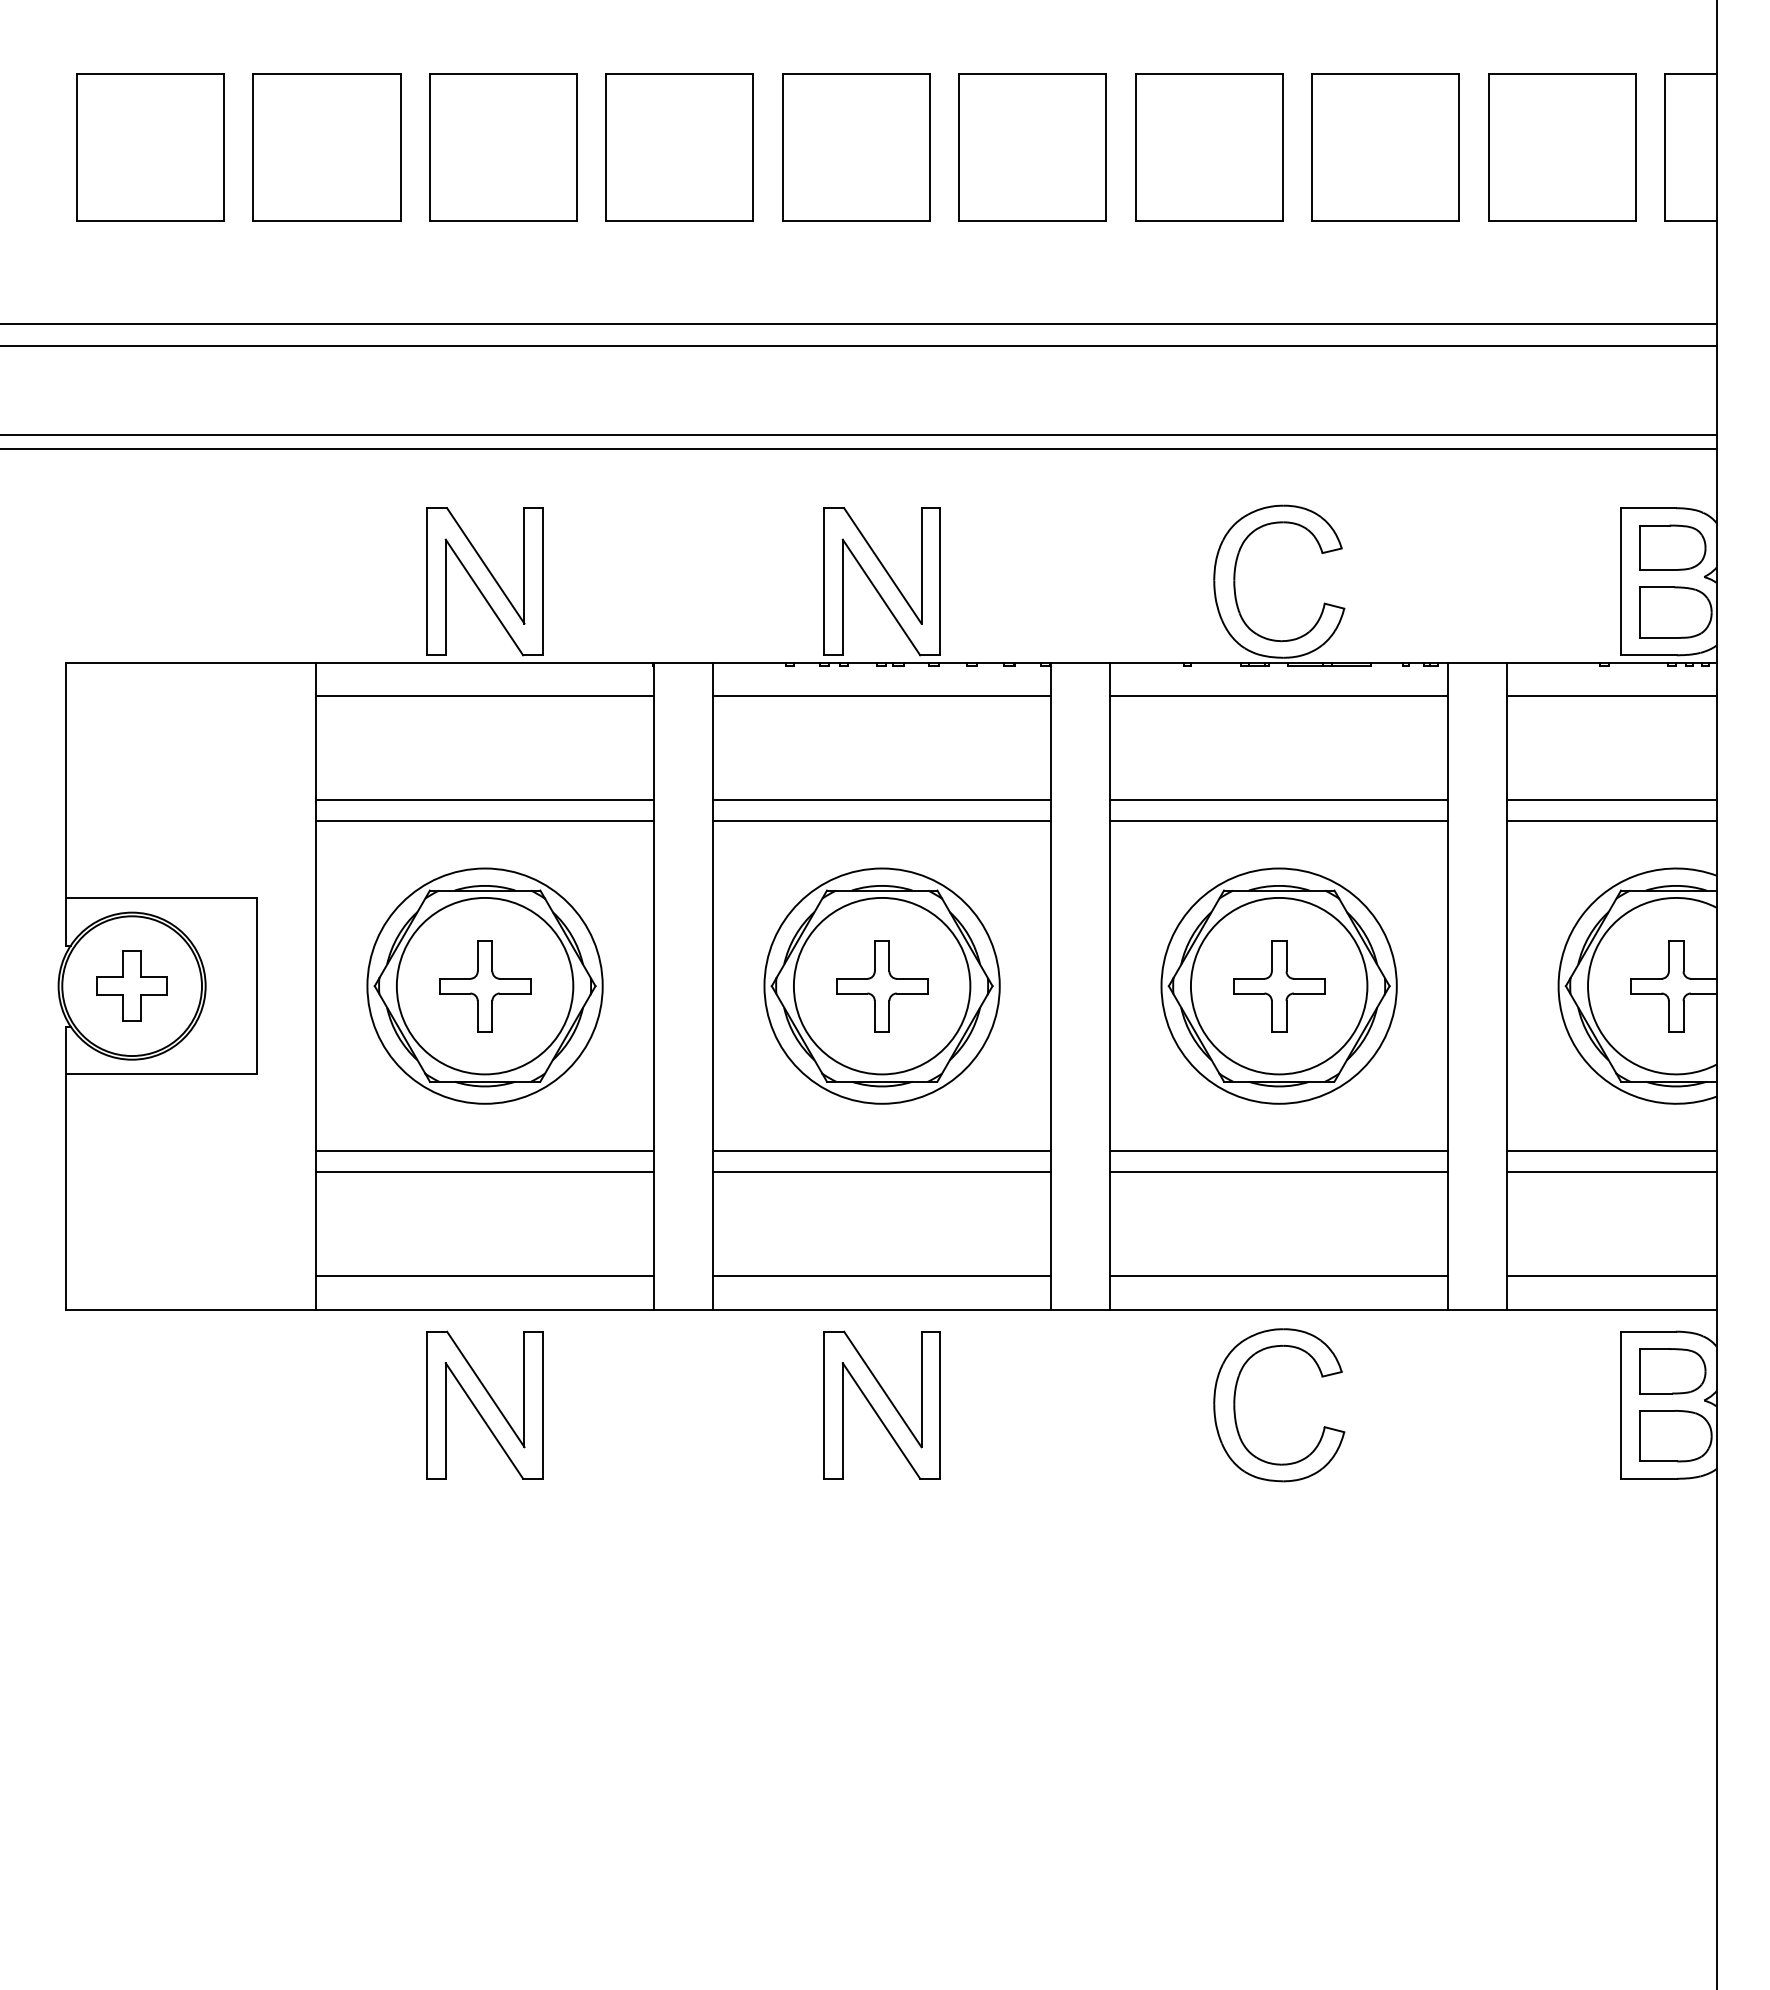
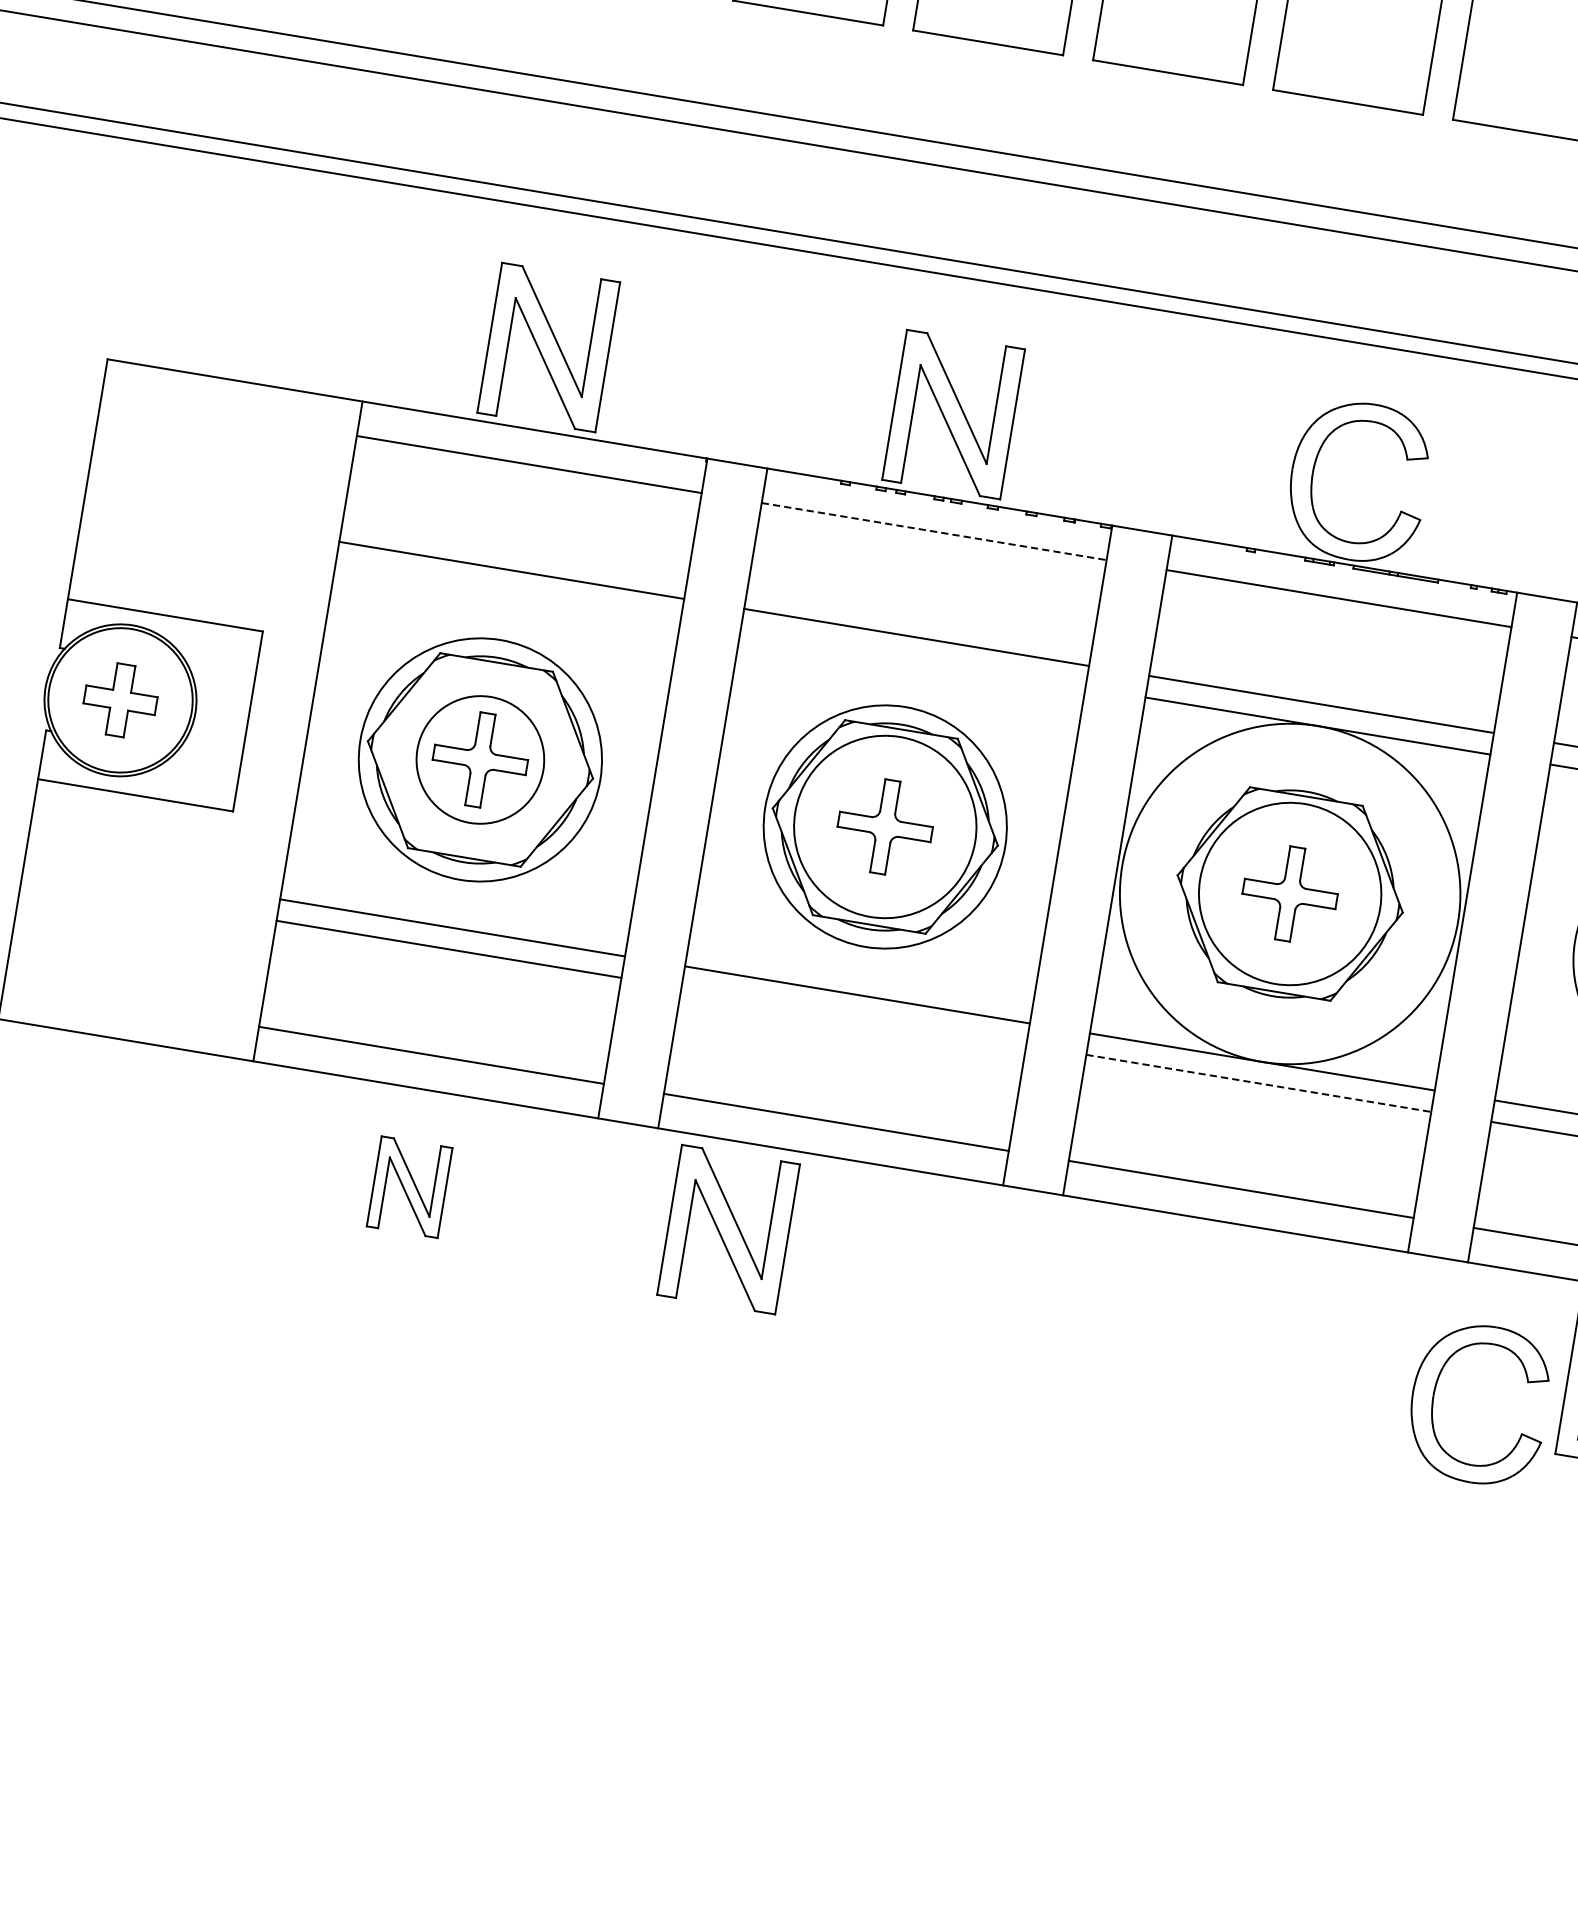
line: (882, 696) -> (934, 531), solid -> dashed
line: (484, 821) -> (507, 591), removed
line: (882, 821) -> (913, 659), removed
circle: (484, 985) -> (479, 759), size x0.7
circle: (1278, 985) -> (1289, 893), size x1.4
line: (882, 1171) -> (854, 1016), removed
line: (1279, 1171) -> (1259, 1083), solid -> dashed
part: (484, 1404) -> (409, 1186), size x0.6
part: (881, 1404) -> (728, 1228), moved
part: (1235, 1405) -> (1434, 1397), moved

